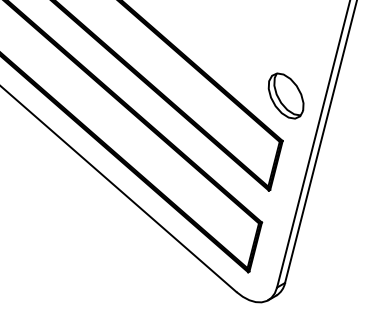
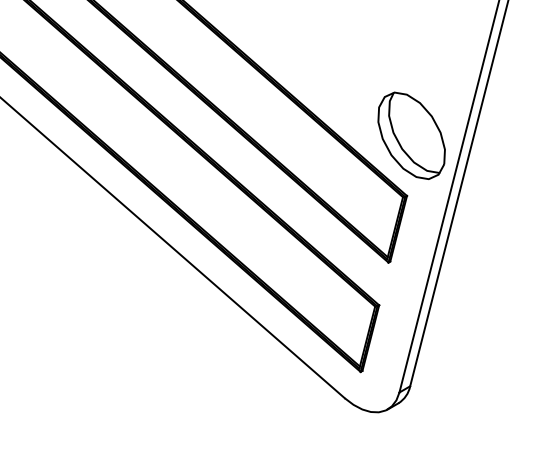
part: (286, 95) -> (411, 135), size x1.43

